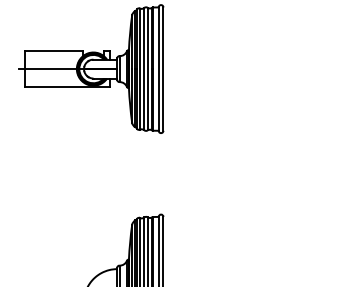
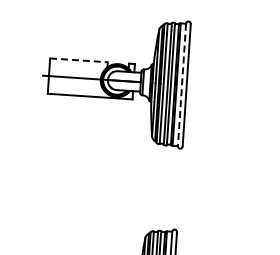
line: (54, 51) -> (79, 60), solid -> dashed
line: (158, 69) -> (181, 85), solid -> dashed

